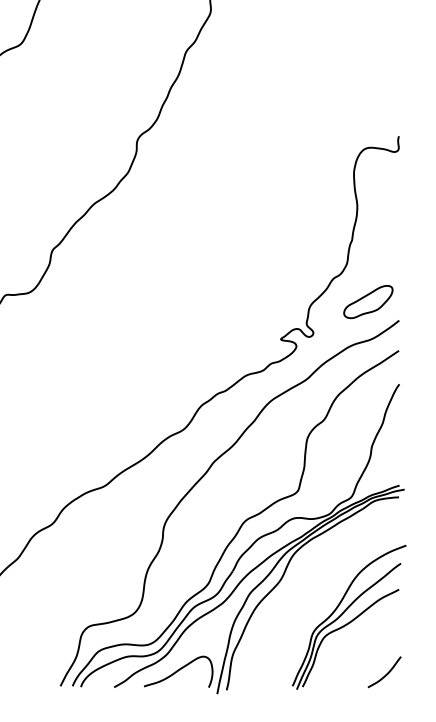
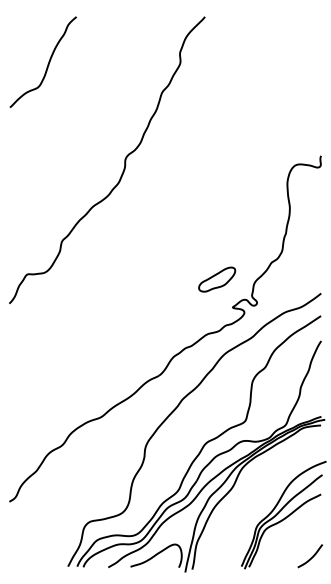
part: (368, 301) -> (217, 279), moved

